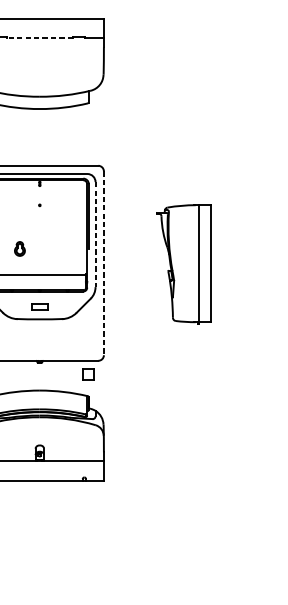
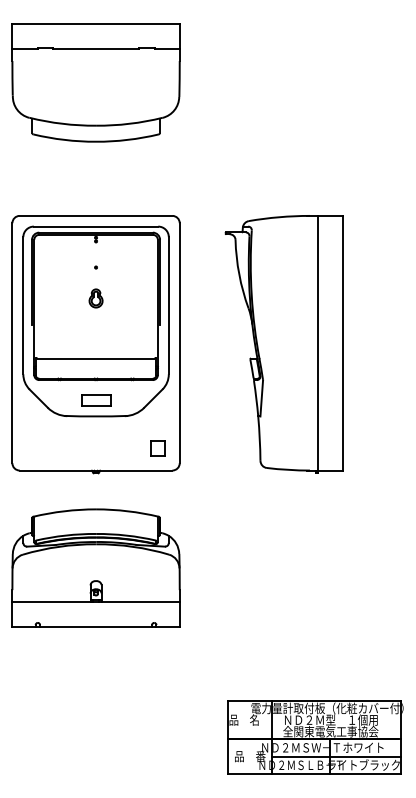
line: (39, 38) -> (95, 49), dashed -> solid
line: (95, 234) -> (168, 305), dashed -> solid
part: (19, 248) -> (95, 298), moved
line: (103, 263) -> (179, 343), dashed -> solid
part: (183, 264) -> (283, 344), size x1.67
part: (40, 307) -> (96, 400), size x1.43
part: (88, 374) -> (157, 448), moved
part: (207, 565) -> (315, 737), added

